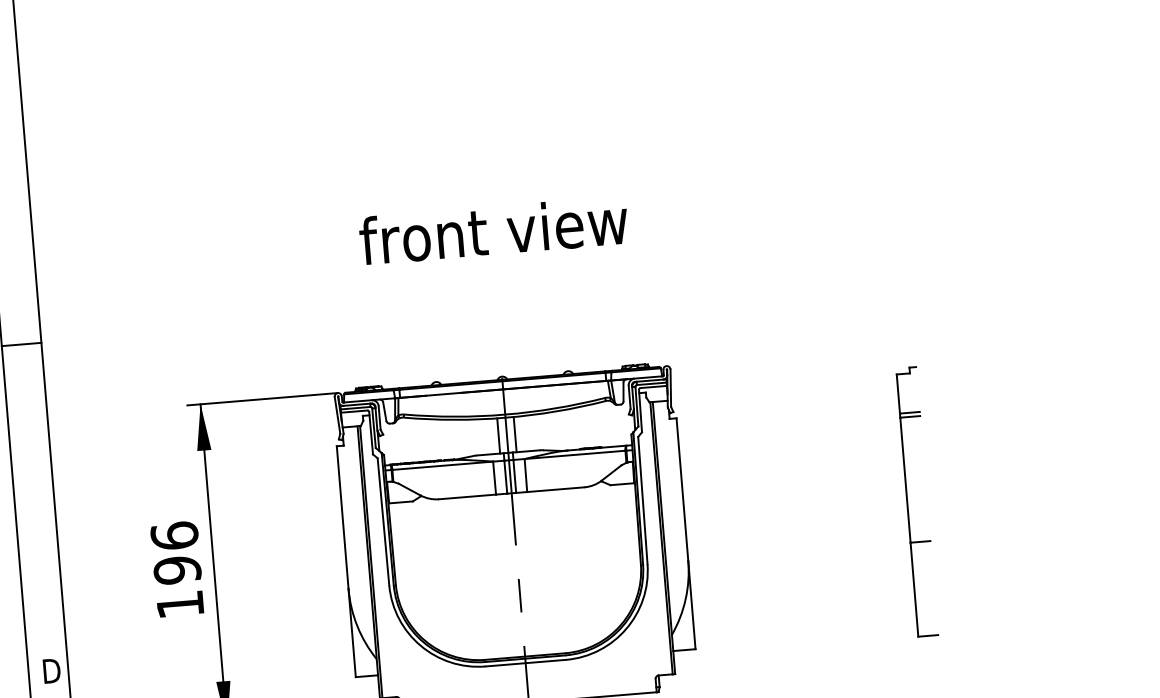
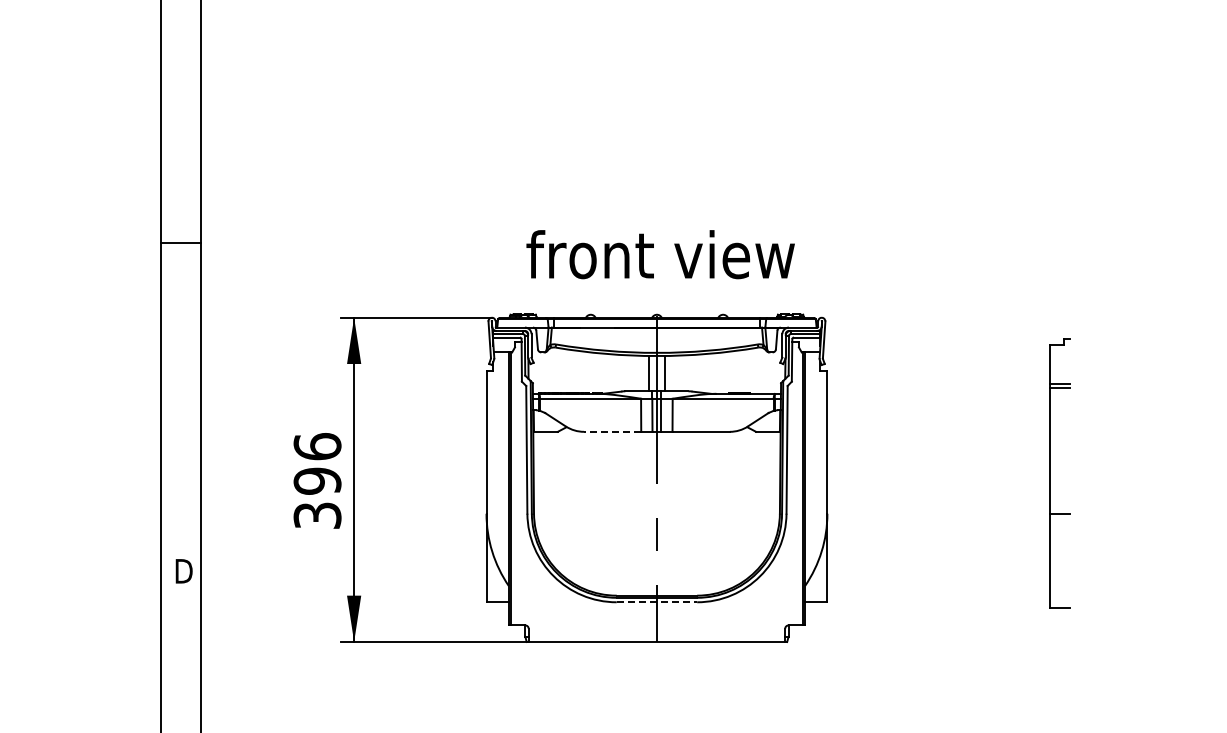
text: (493, 230) -> (660, 254), moved
line: (467, 496) -> (612, 431), solid -> dashed
text: (180, 604) -> (317, 515), 196 -> 396
line: (526, 663) -> (657, 602), solid -> dashed

